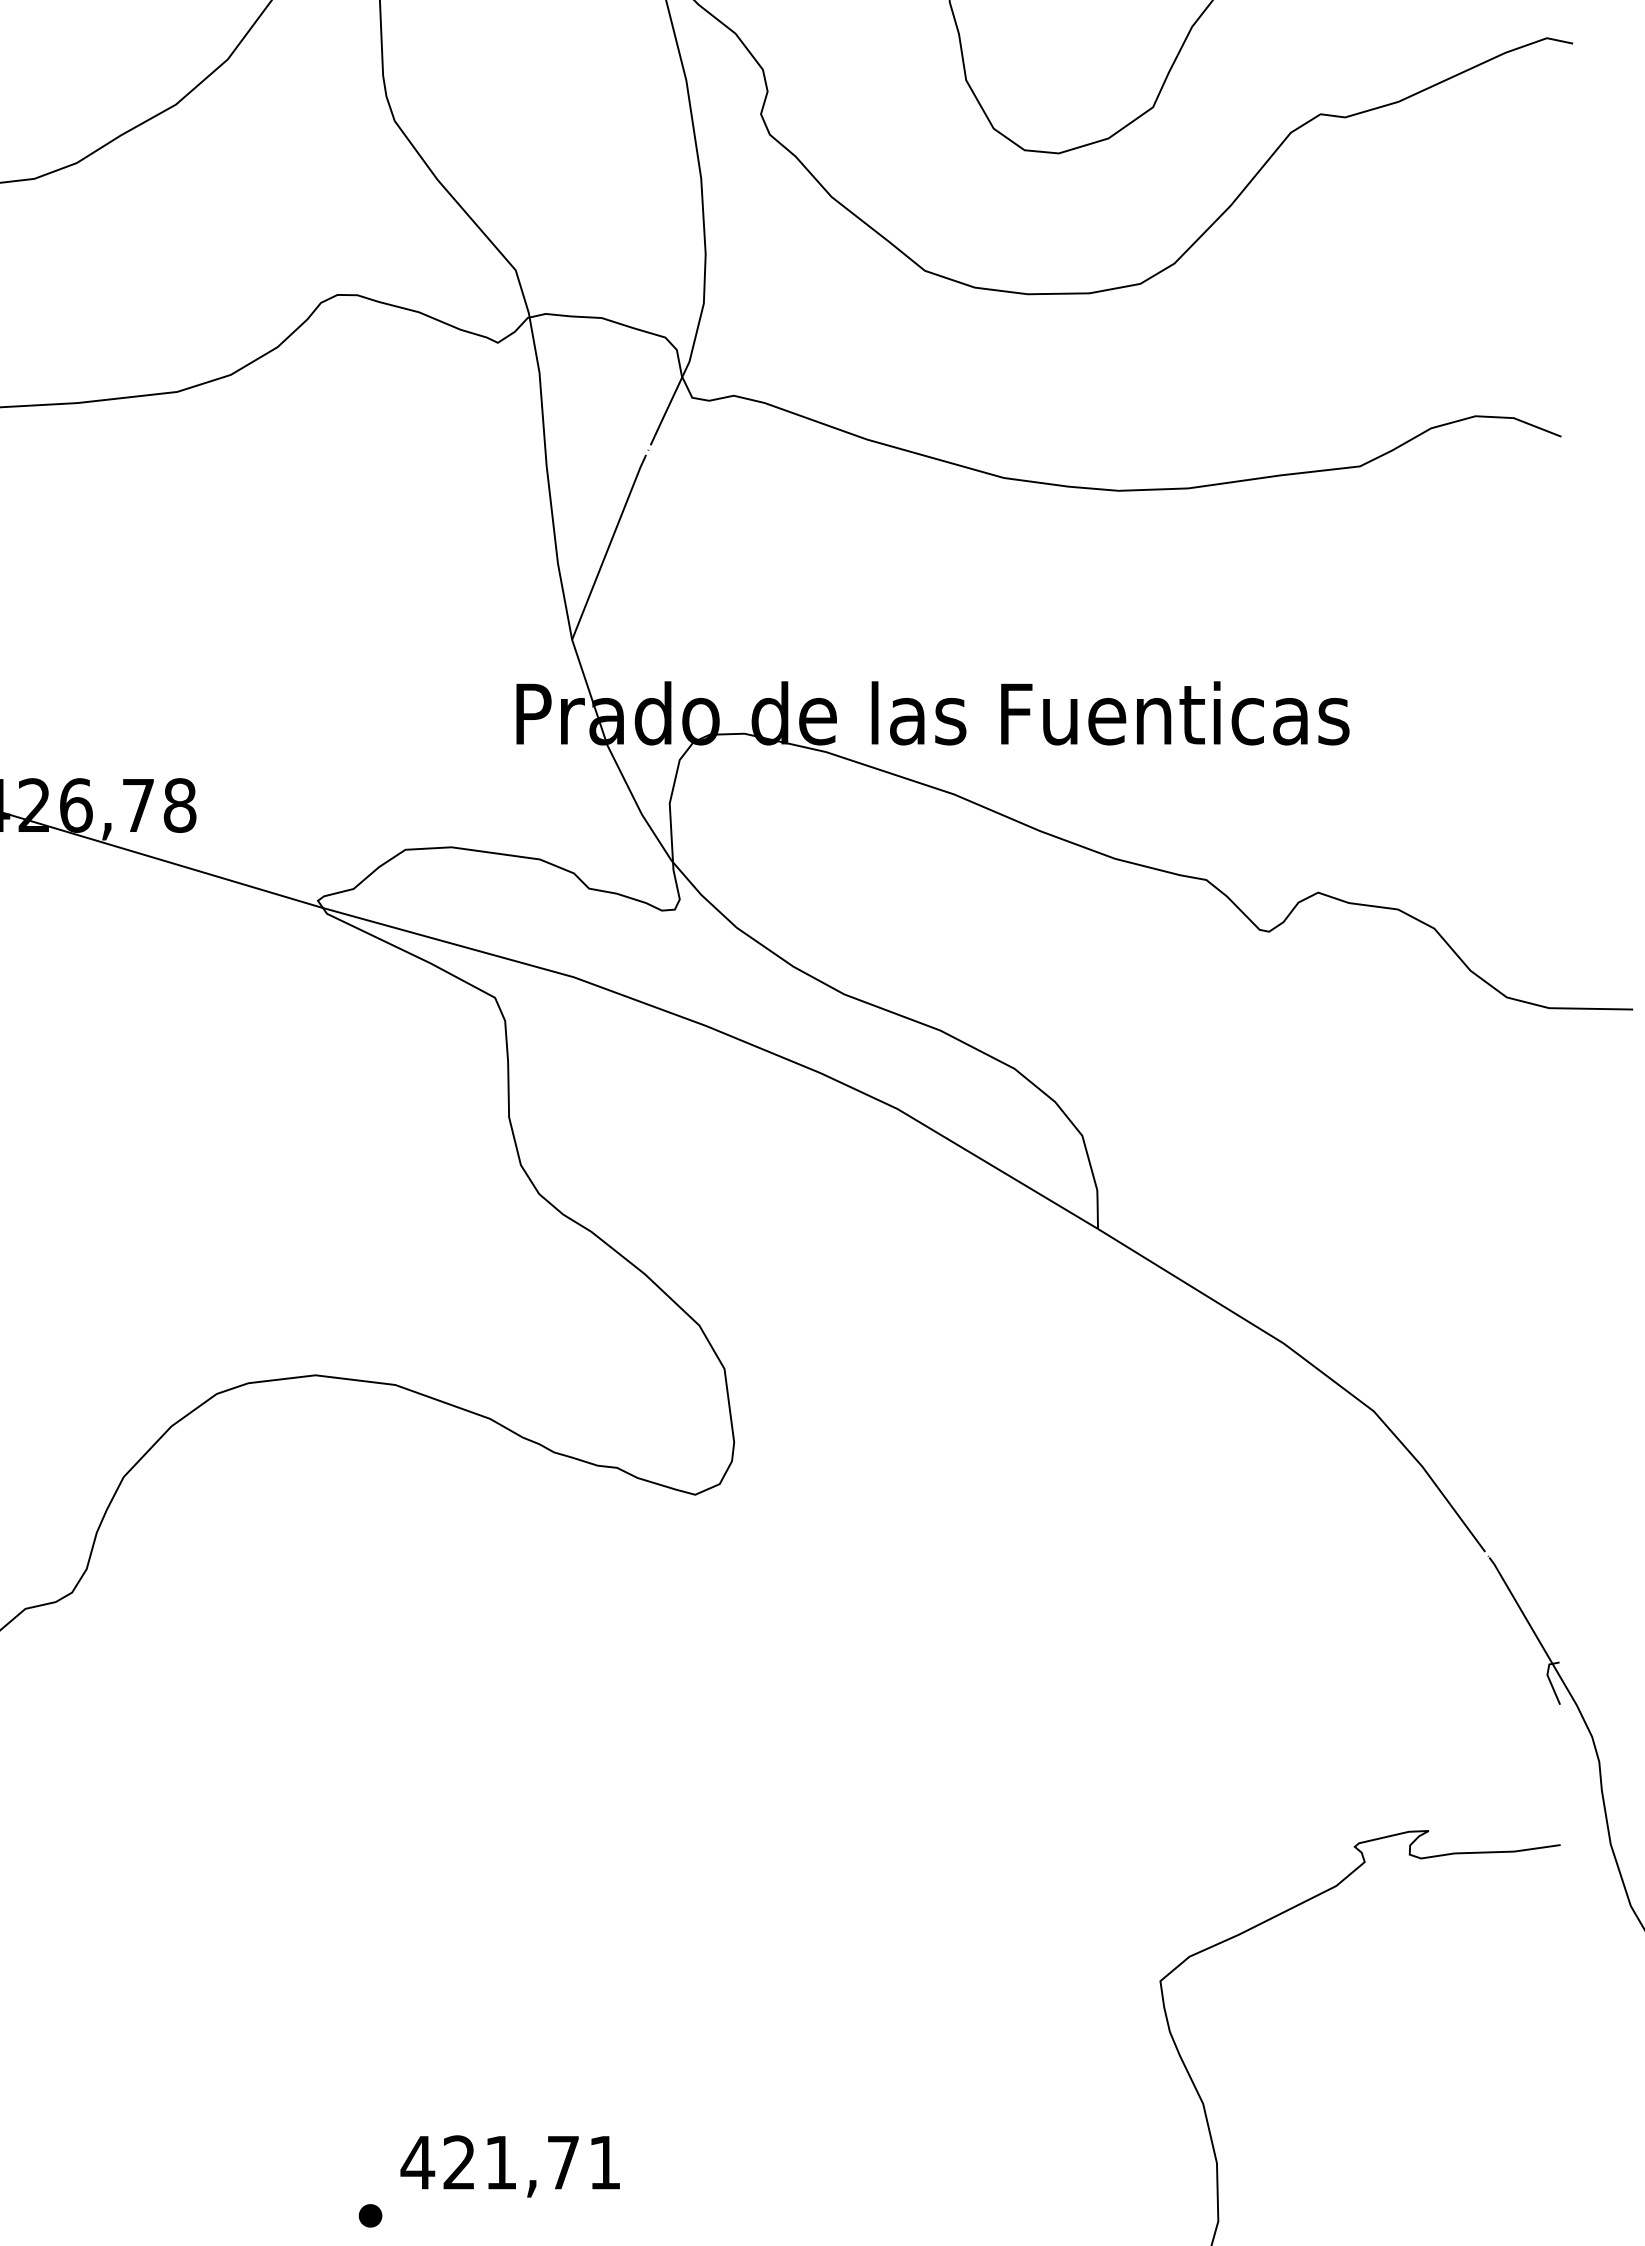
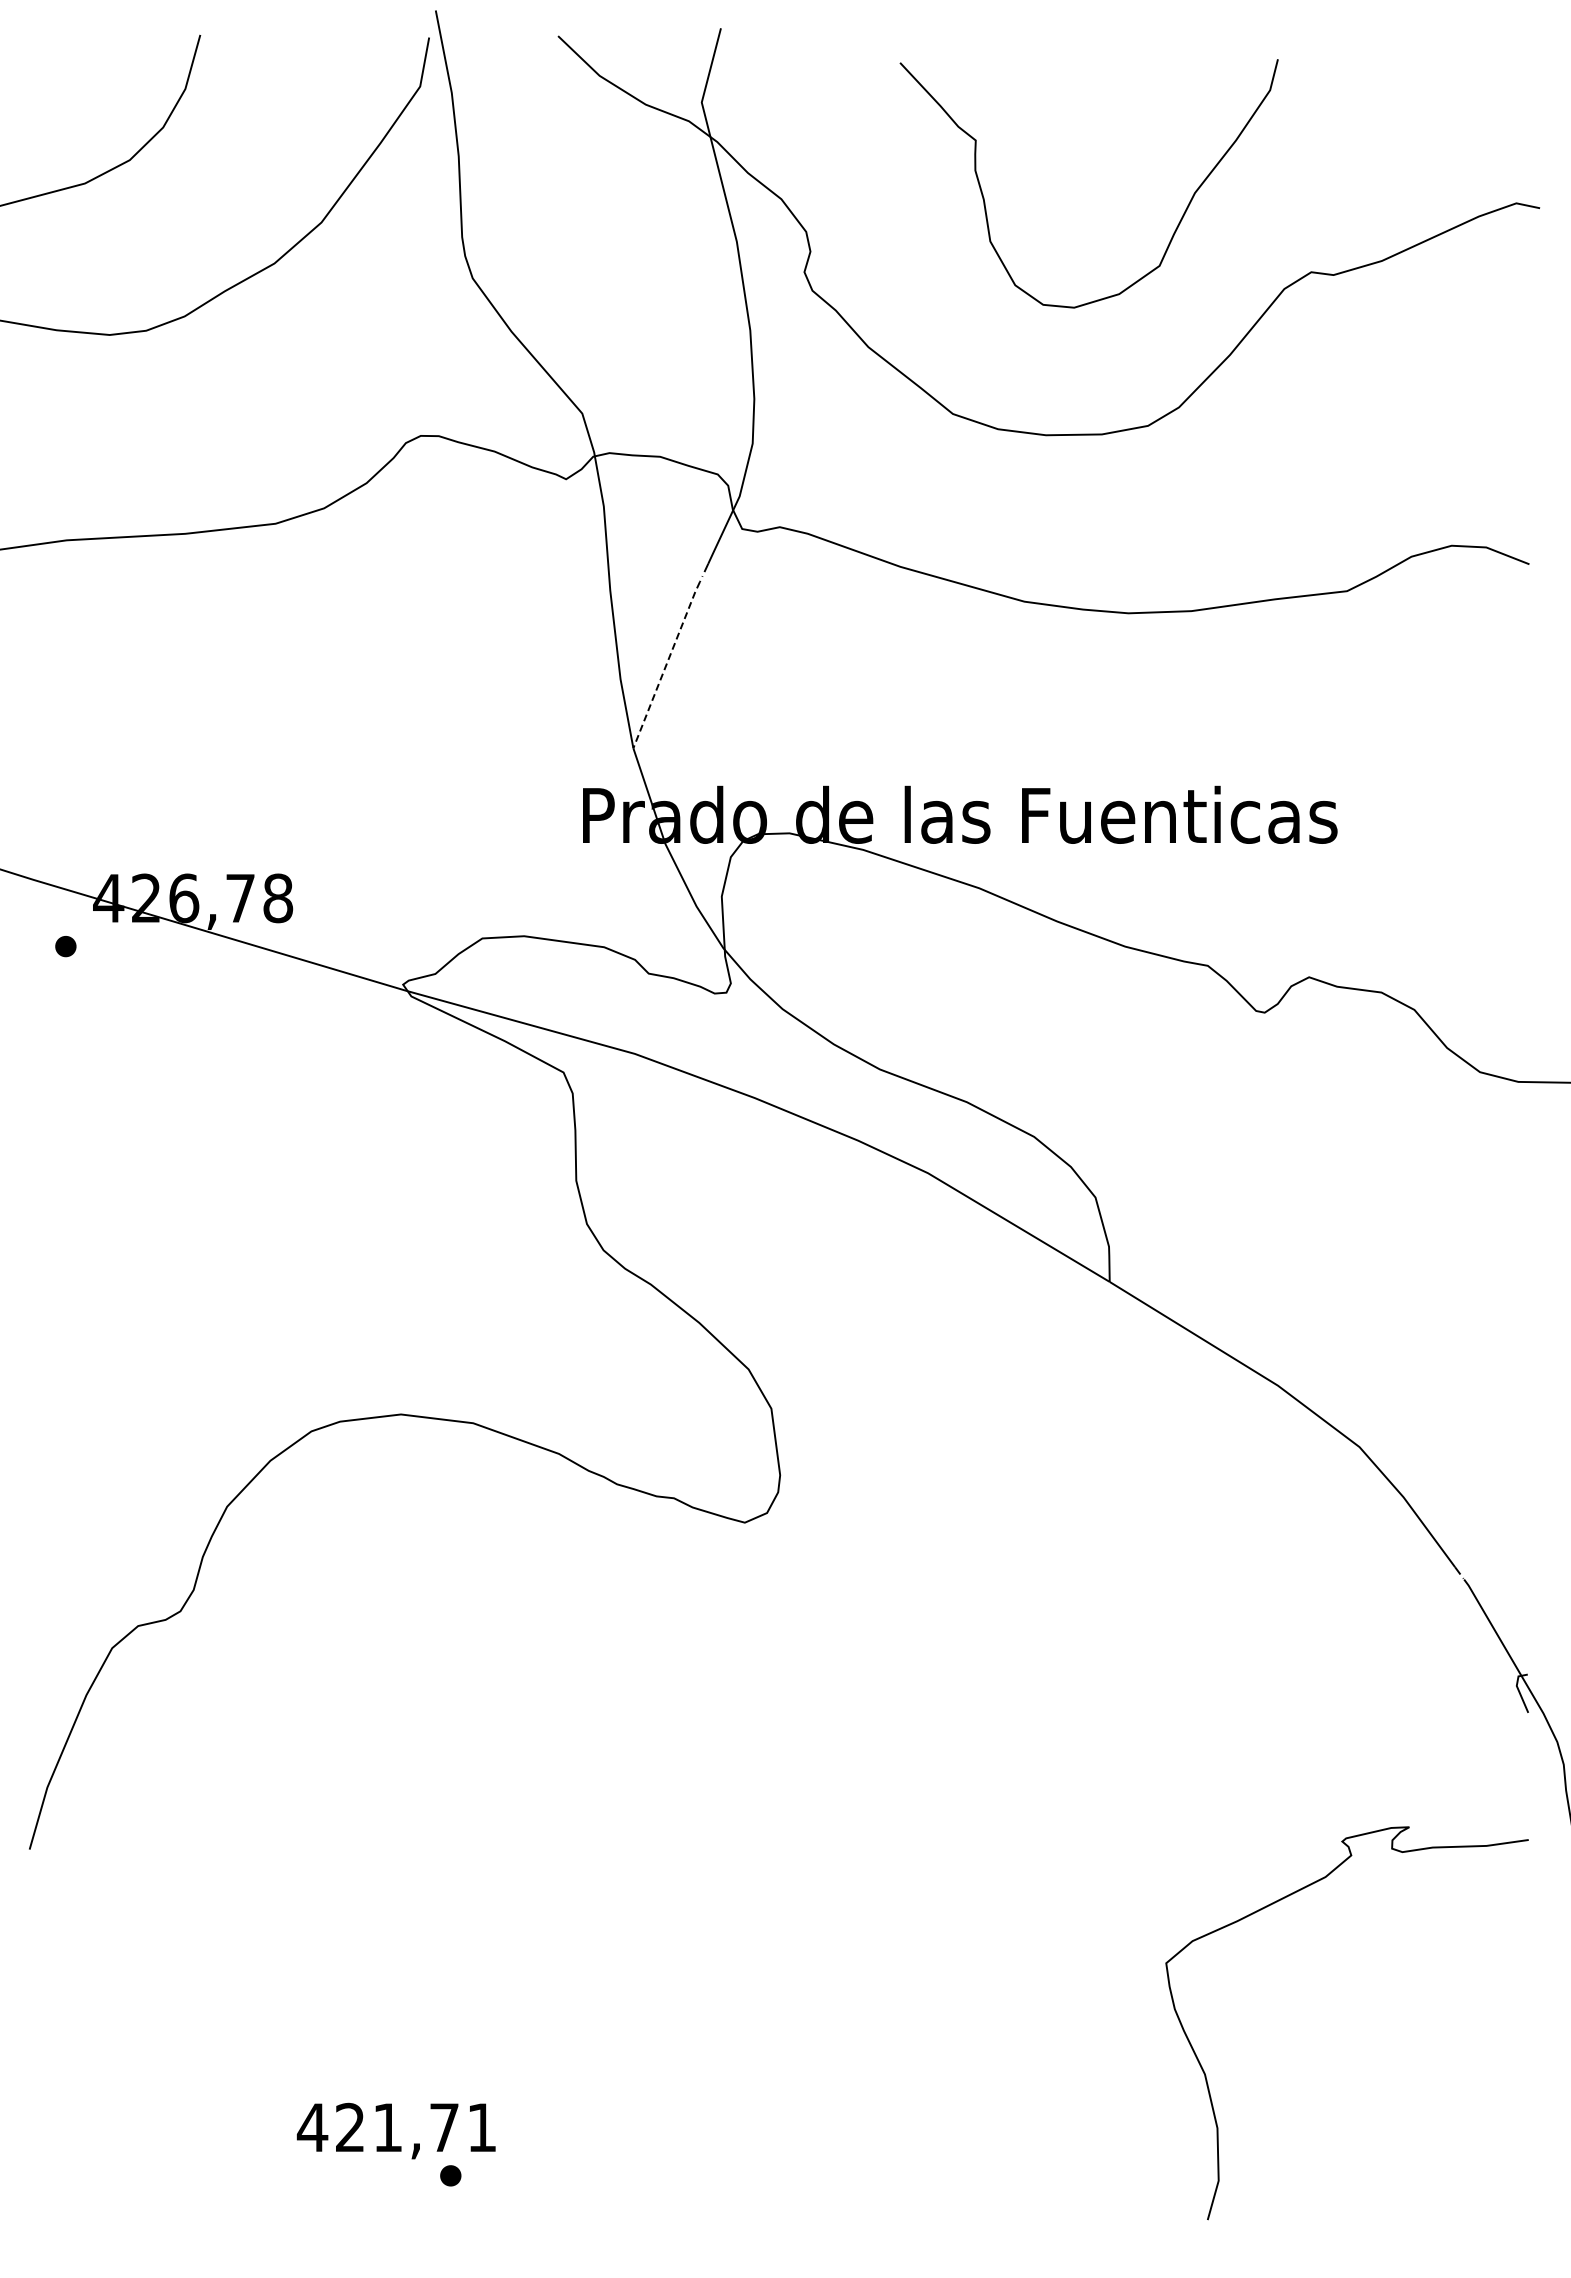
line: (608, 547) -> (666, 664), solid -> dashed
text: (509, 2165) -> (395, 2130), moved

